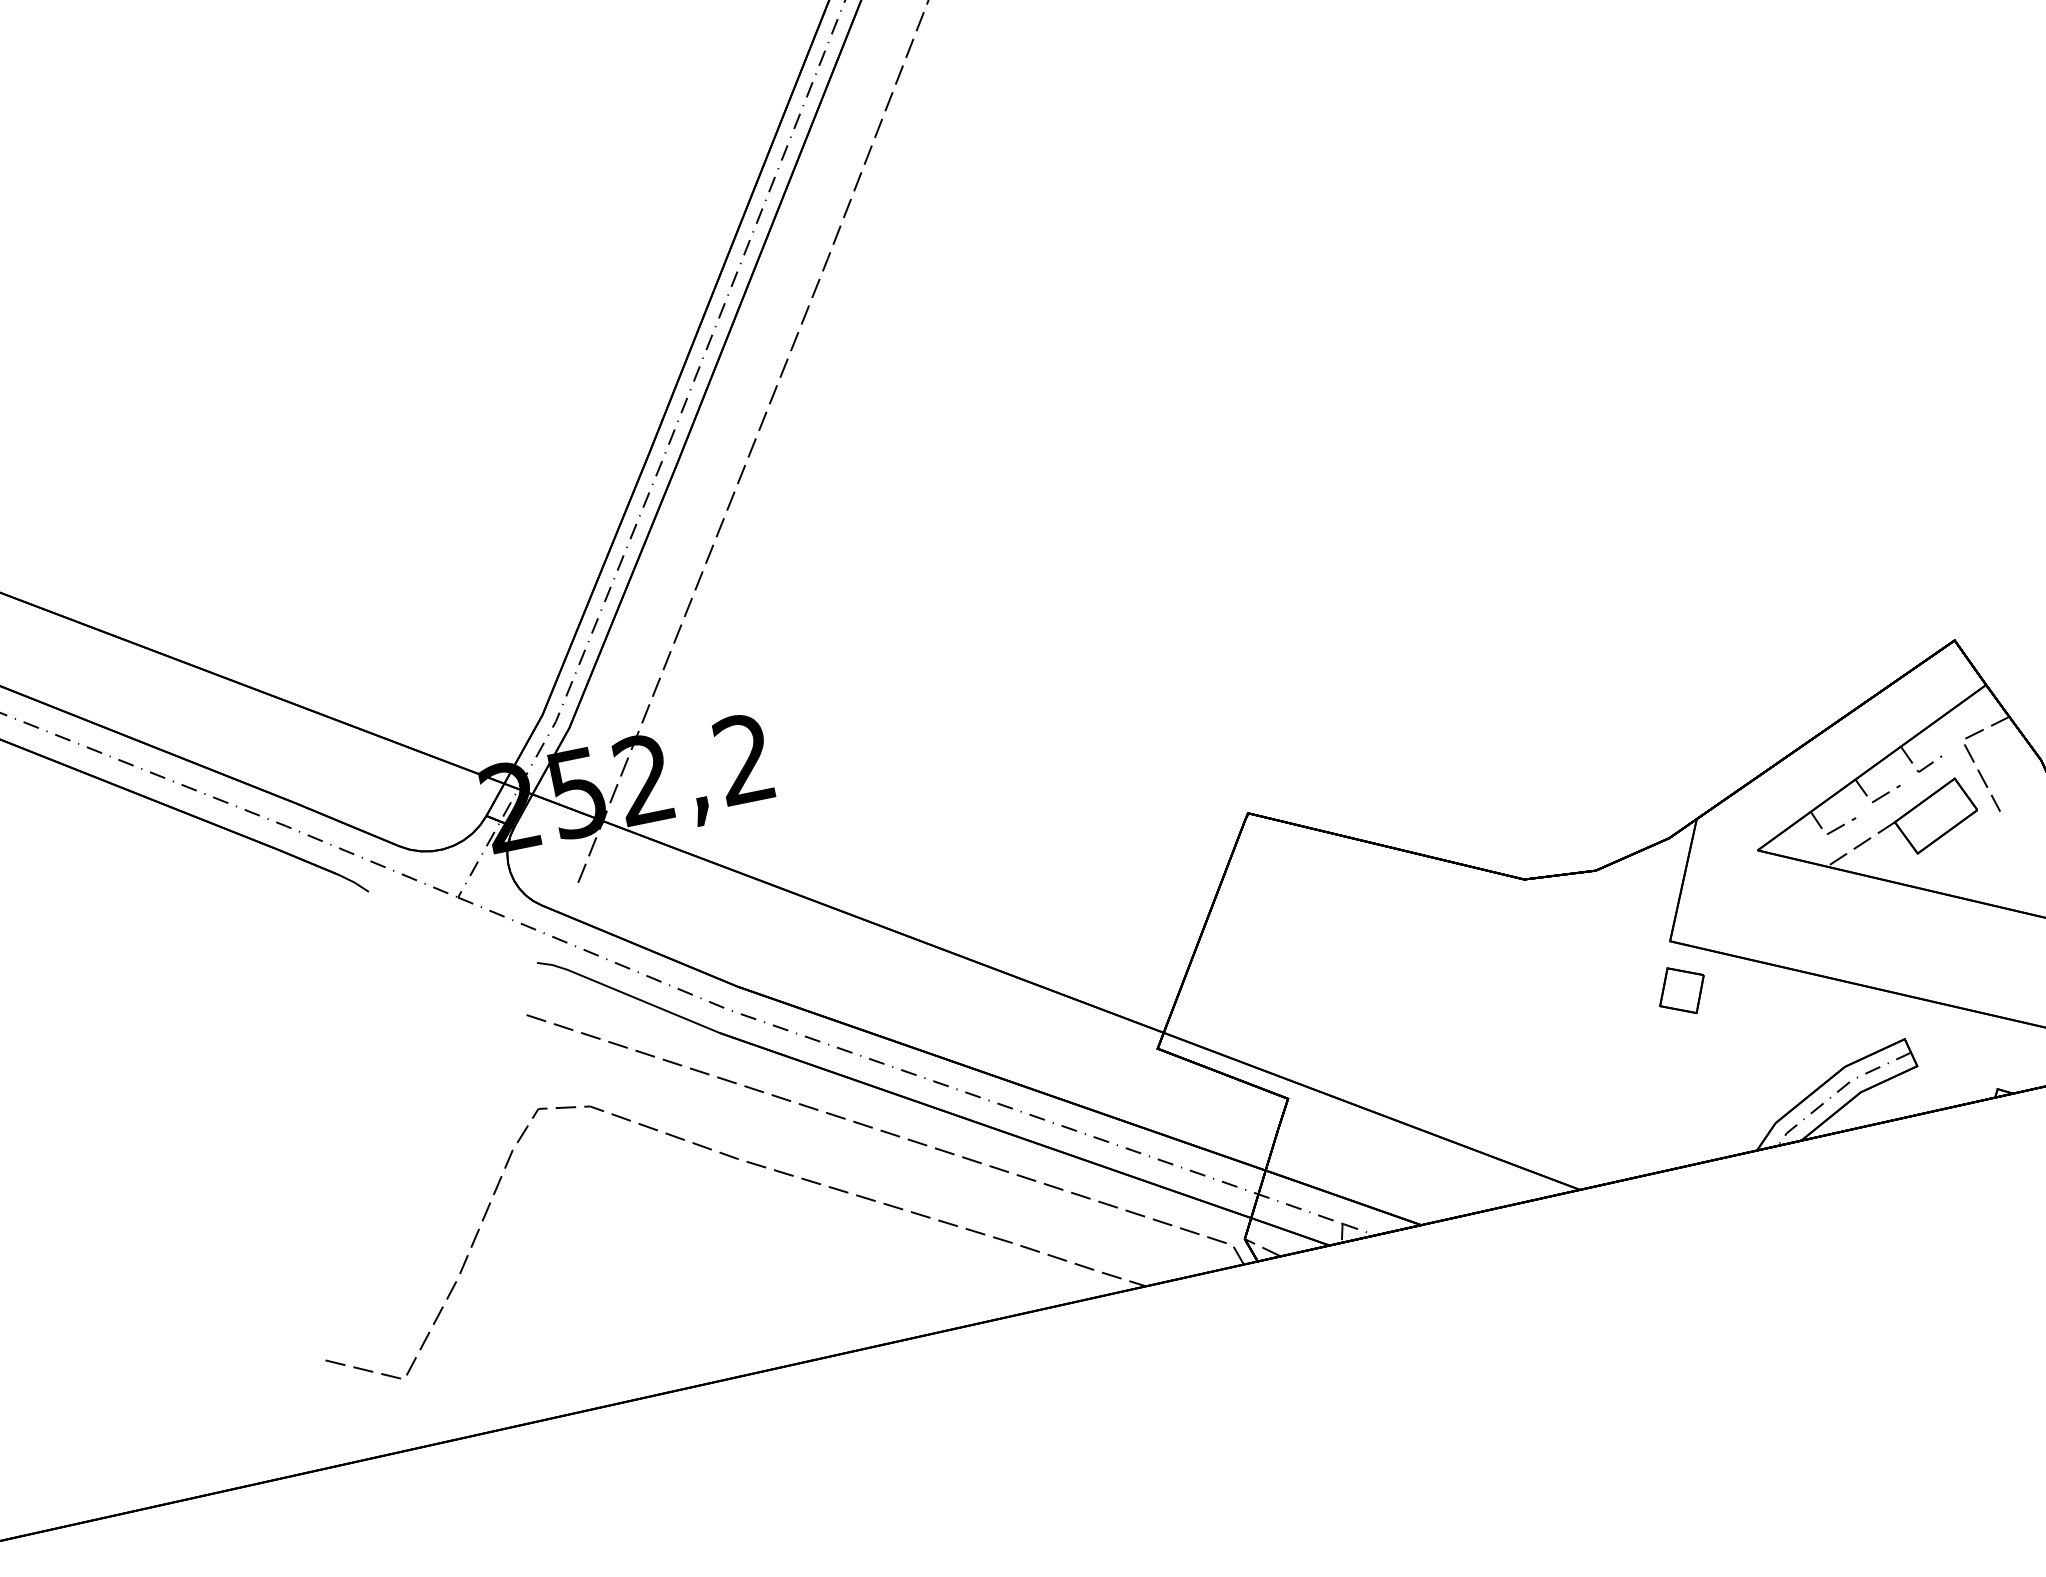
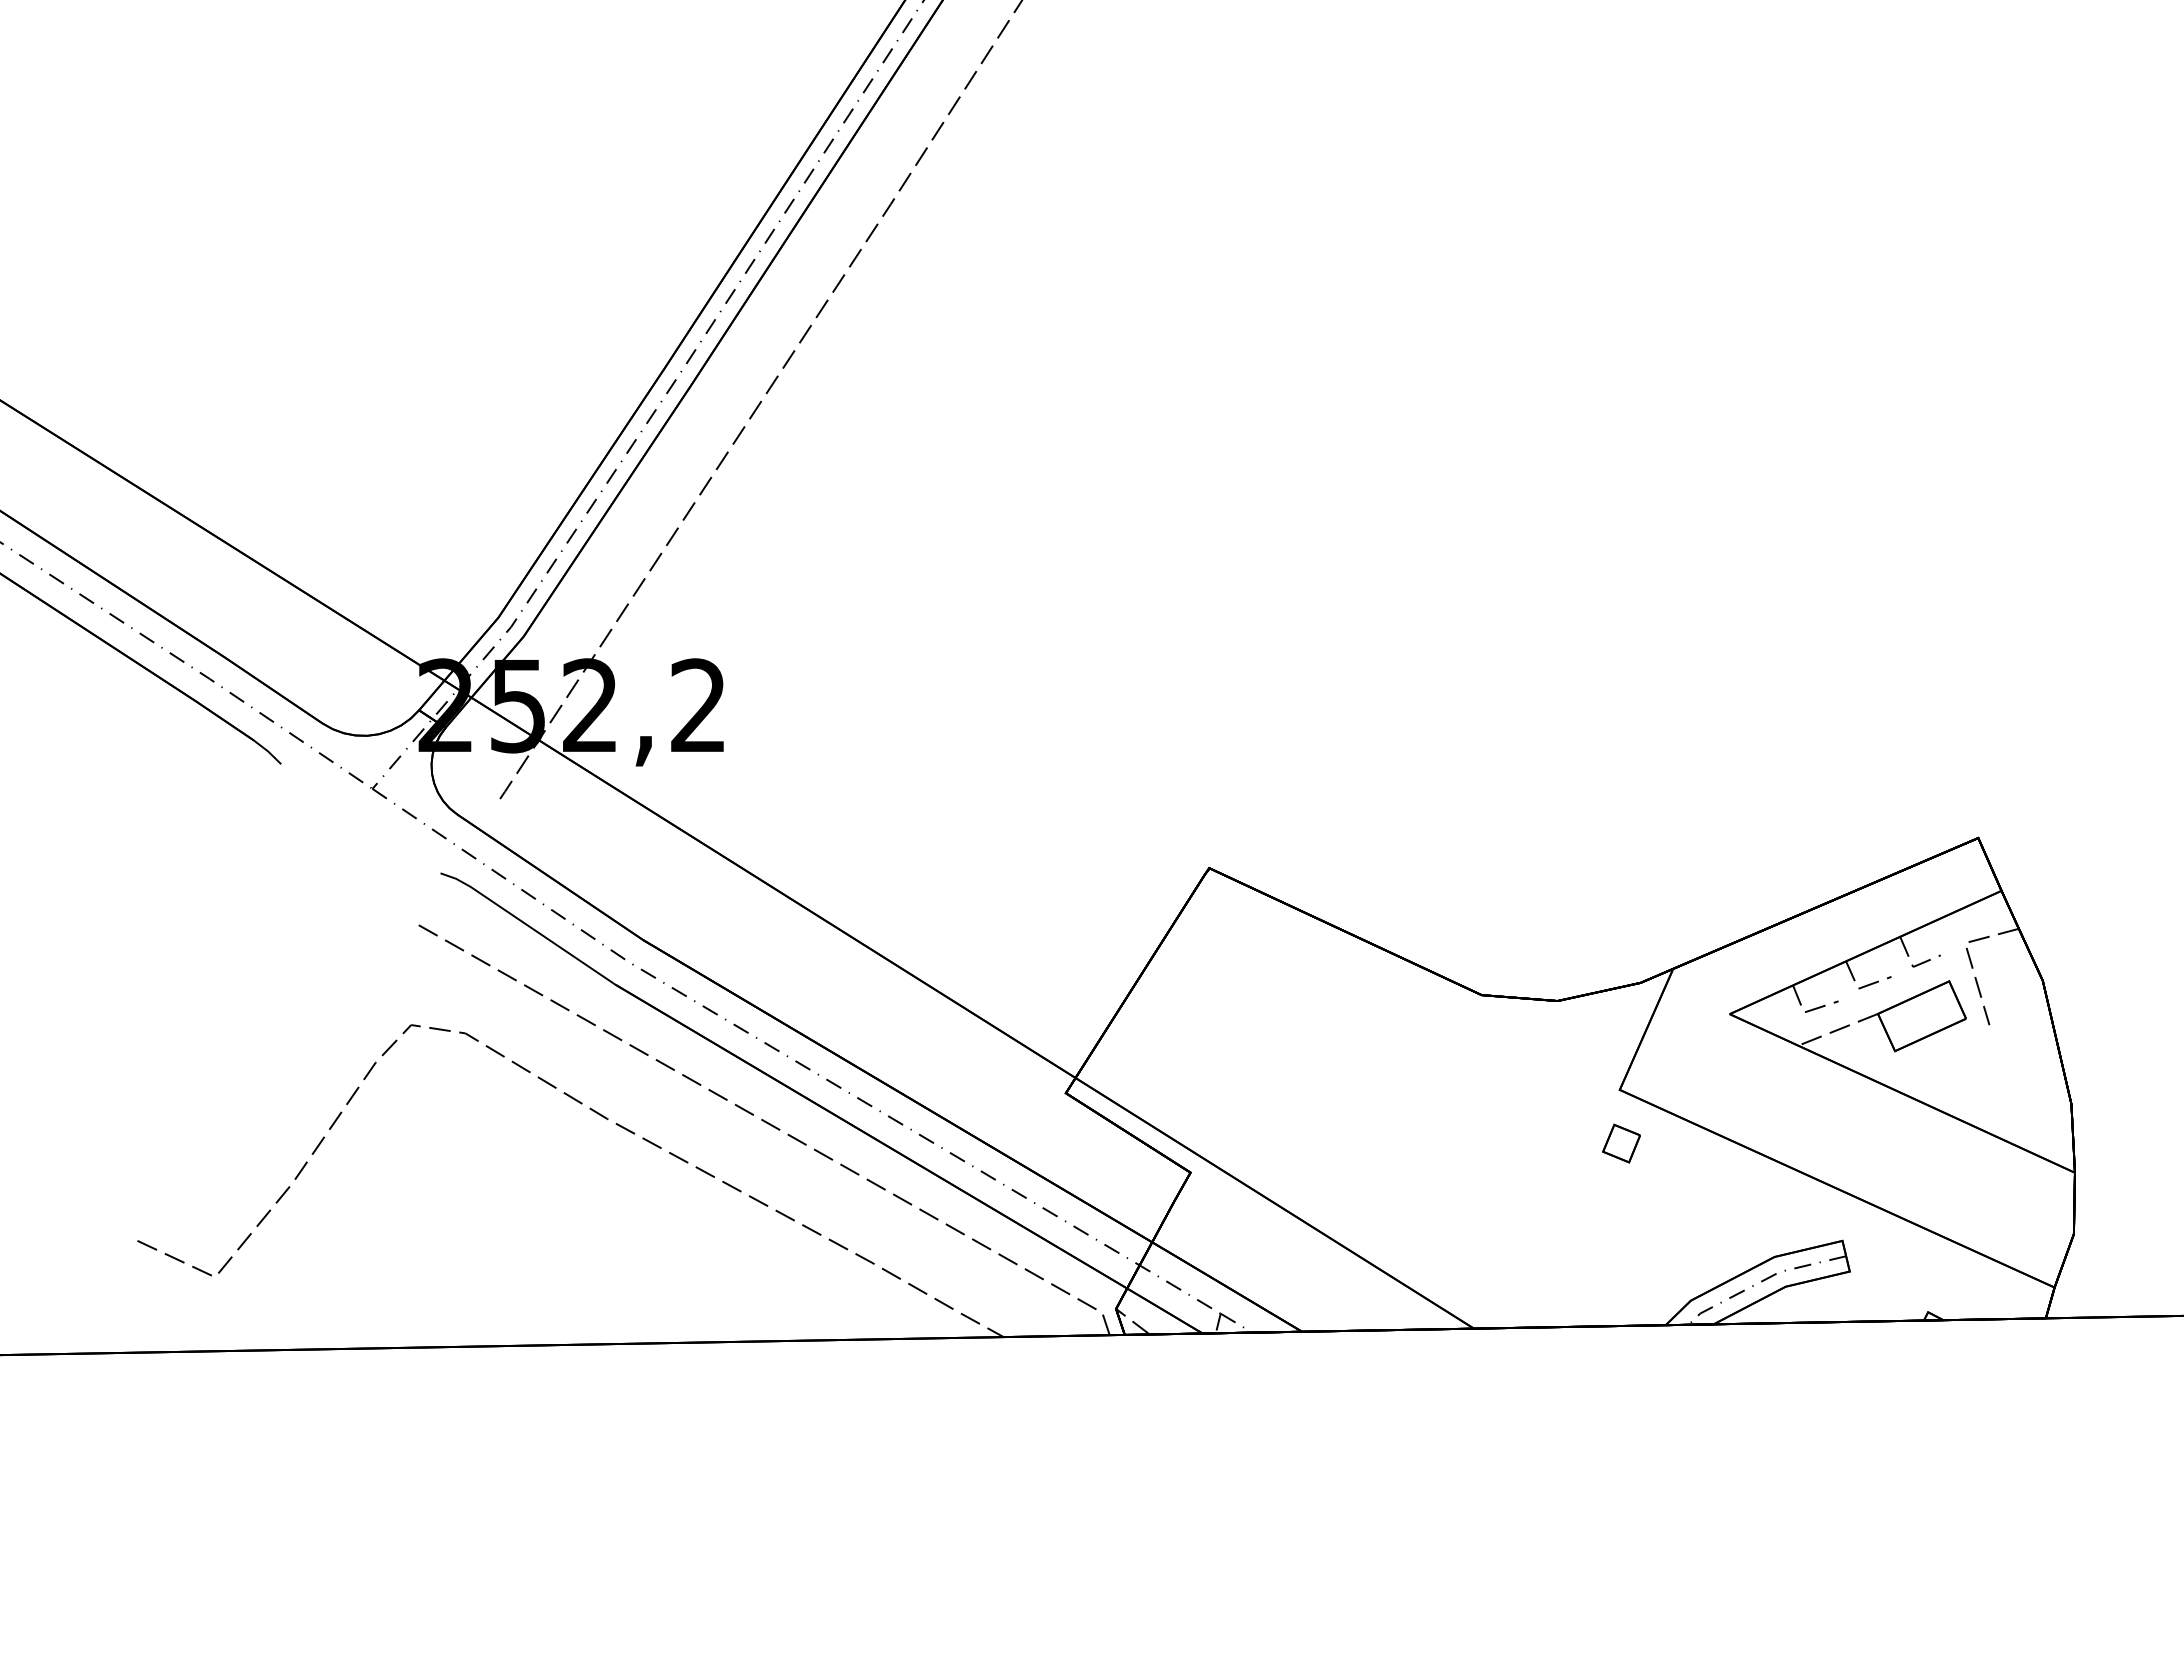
part: (1681, 990) -> (1621, 1143), size x0.71

